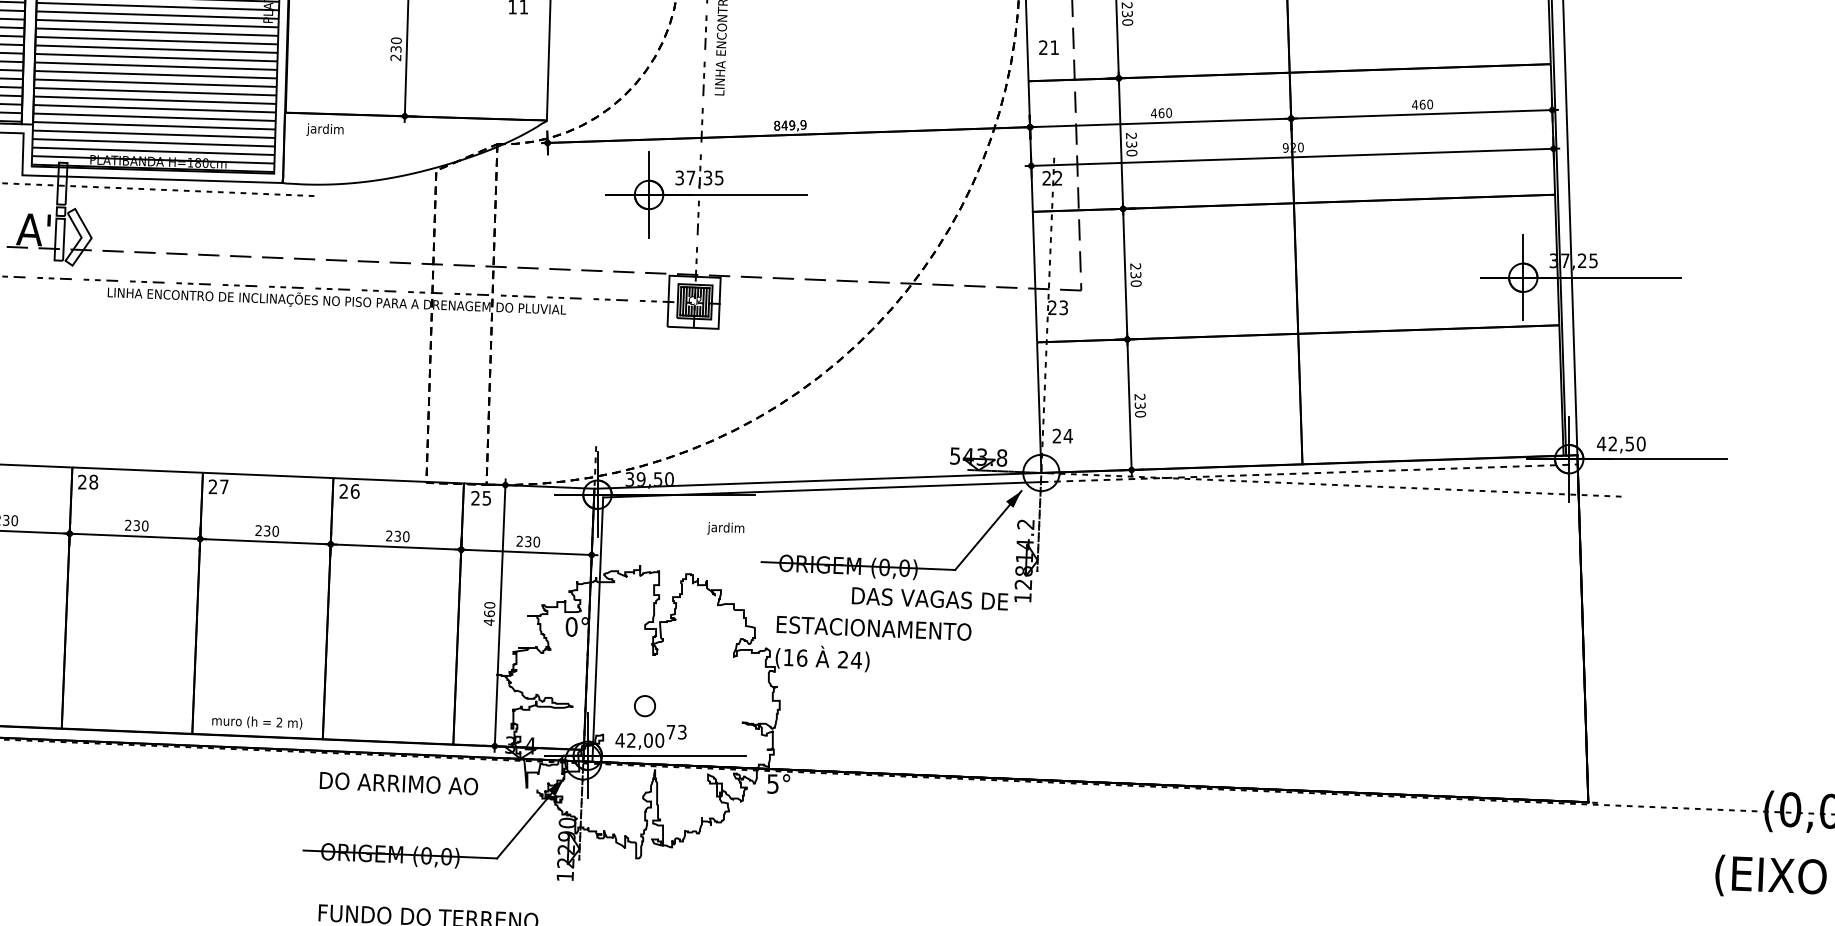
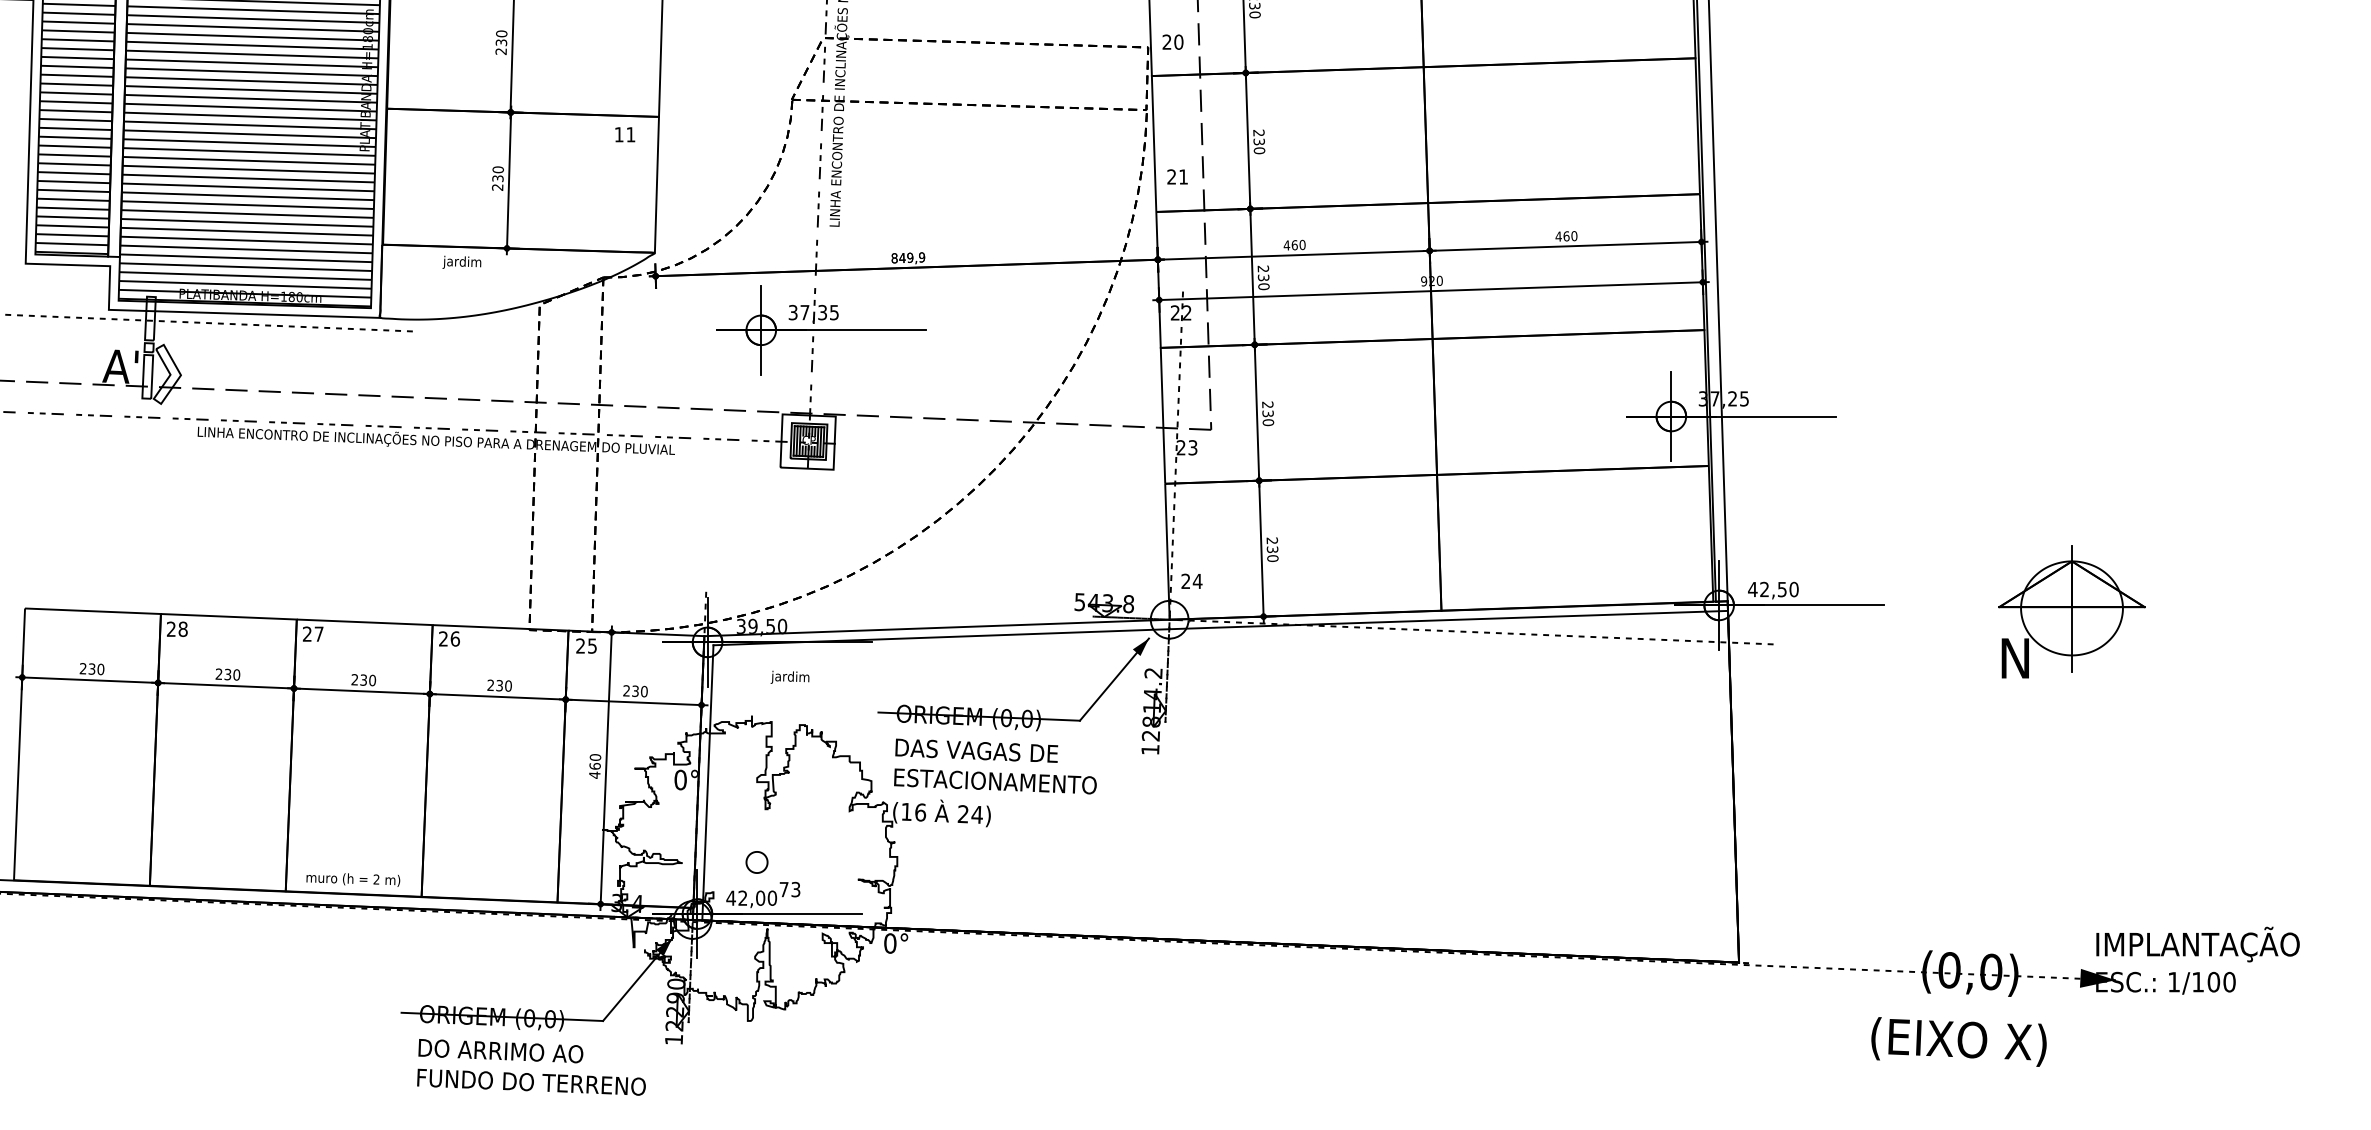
text: (324, 128) -> (461, 261), moved
line: (1310, 473) -> (1449, 620), dashed -> solid
text: (725, 527) -> (789, 676), moved
text: (929, 598) -> (976, 750), moved
text: (398, 783) -> (500, 1051), moved
text: (773, 783) -> (890, 943), 5° -> 0°

